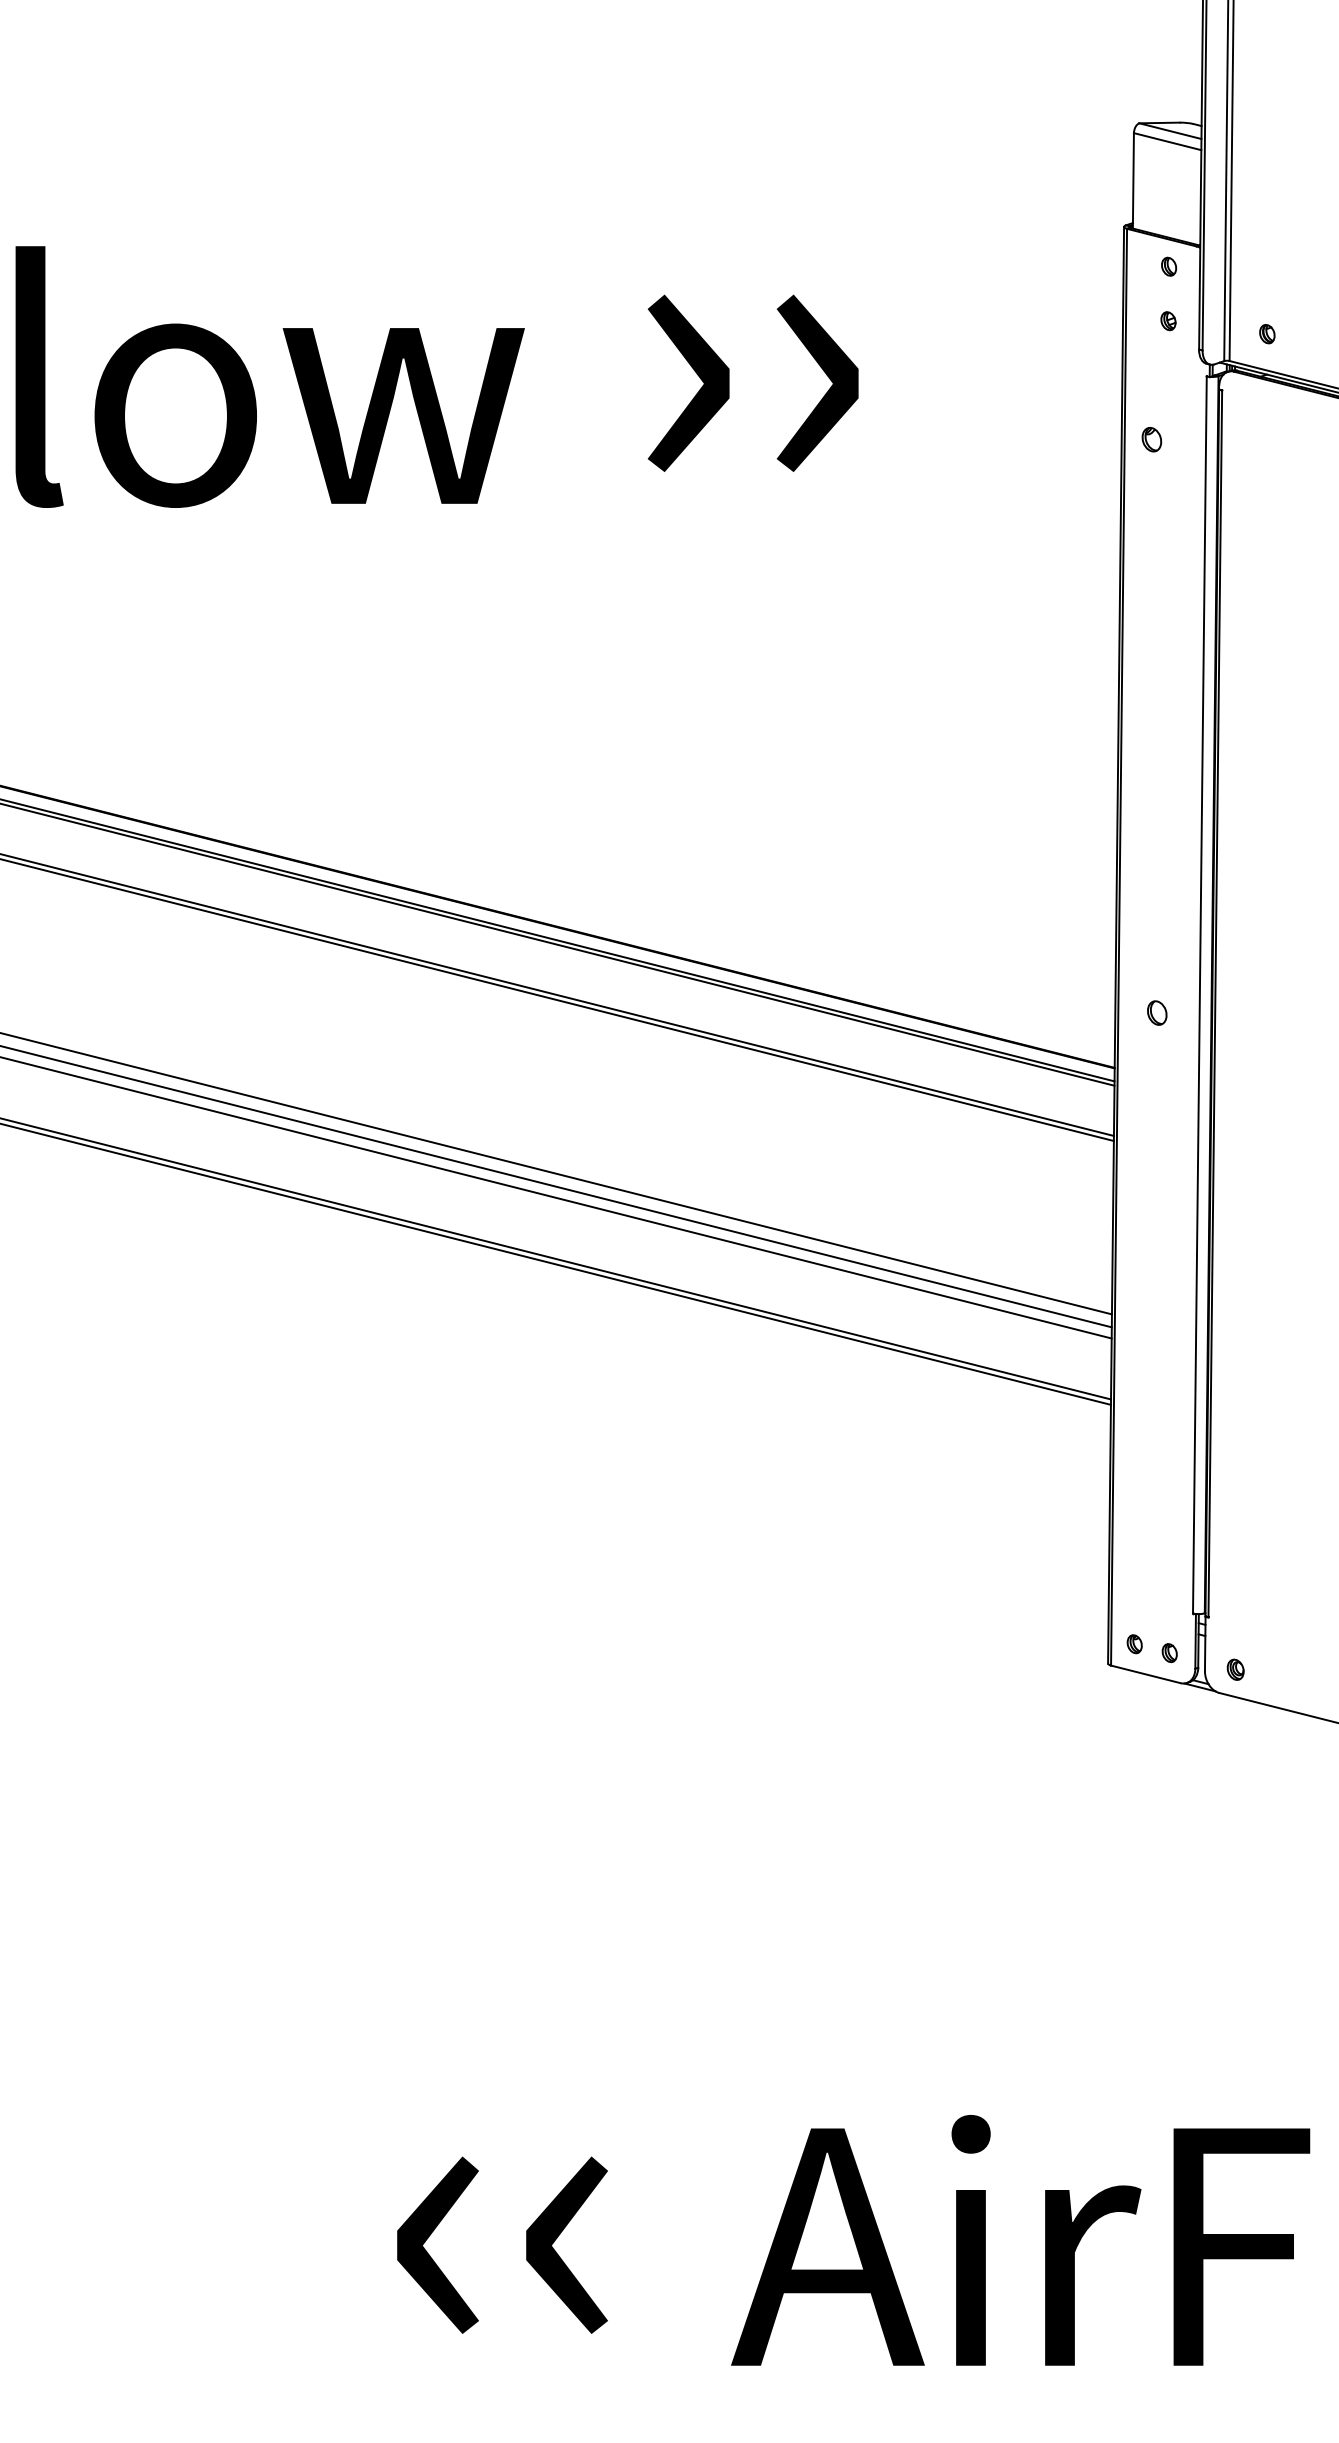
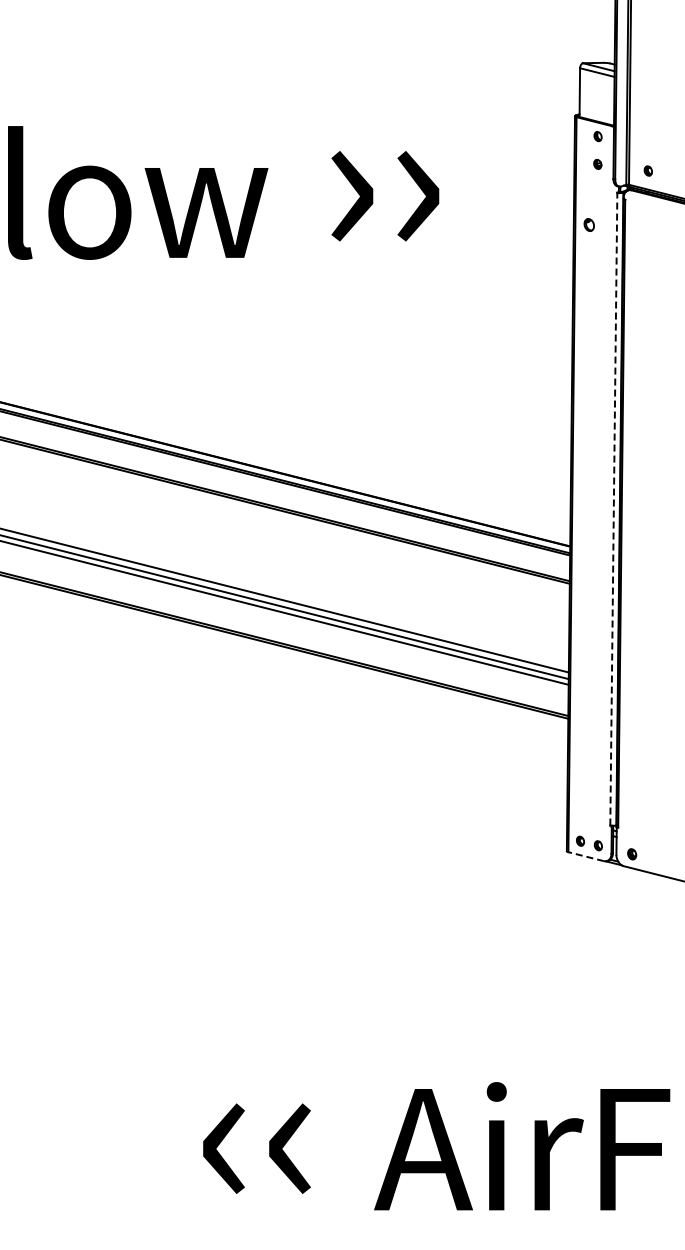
line: (1199, 993) -> (613, 508), solid -> dashed
part: (1156, 1013) -> (591, 518), removed
line: (1144, 1674) -> (585, 856), solid -> dashed

